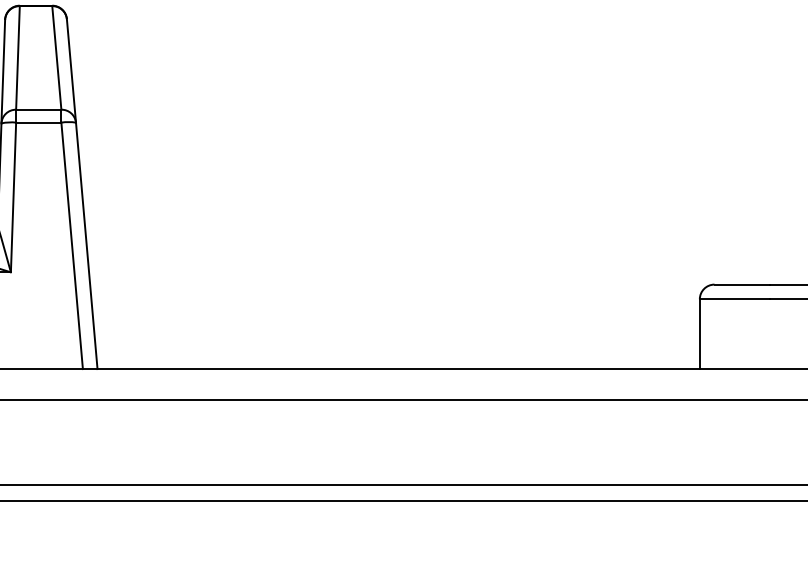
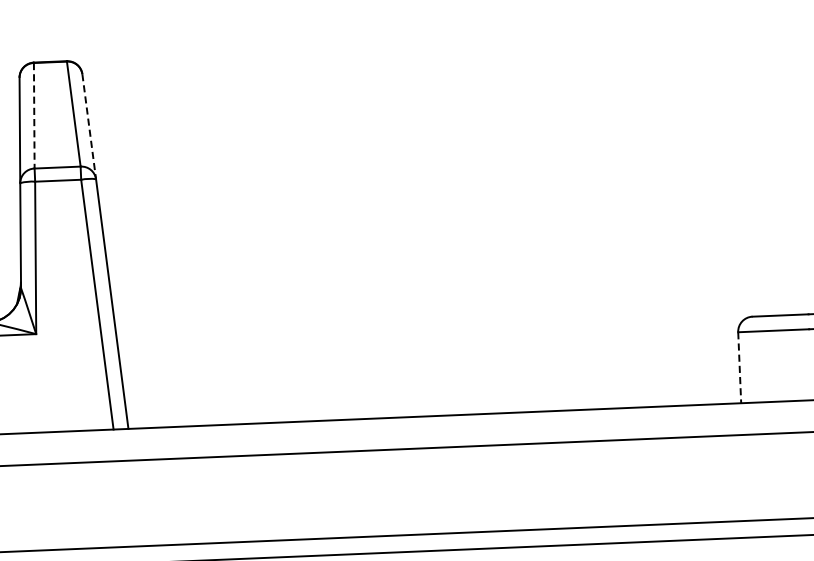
line: (17, 57) -> (33, 115), solid -> dashed
line: (71, 70) -> (89, 126), solid -> dashed
line: (699, 334) -> (739, 368), solid -> dashed

